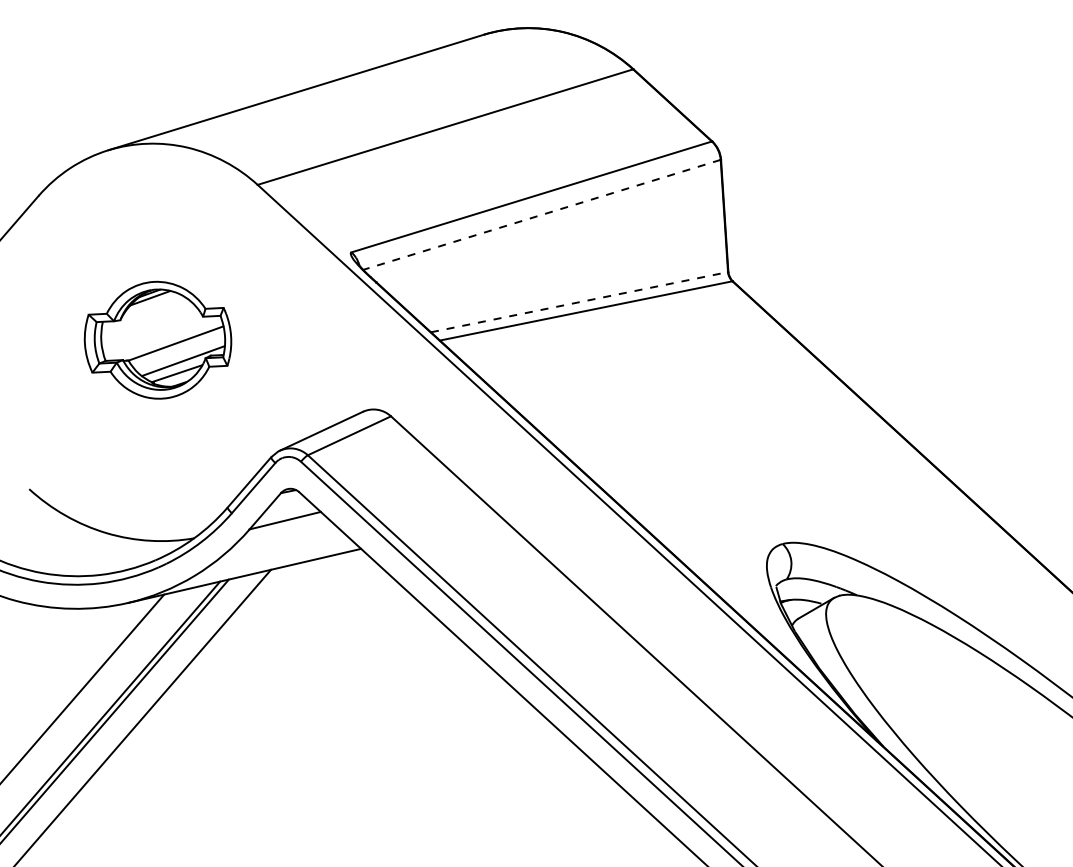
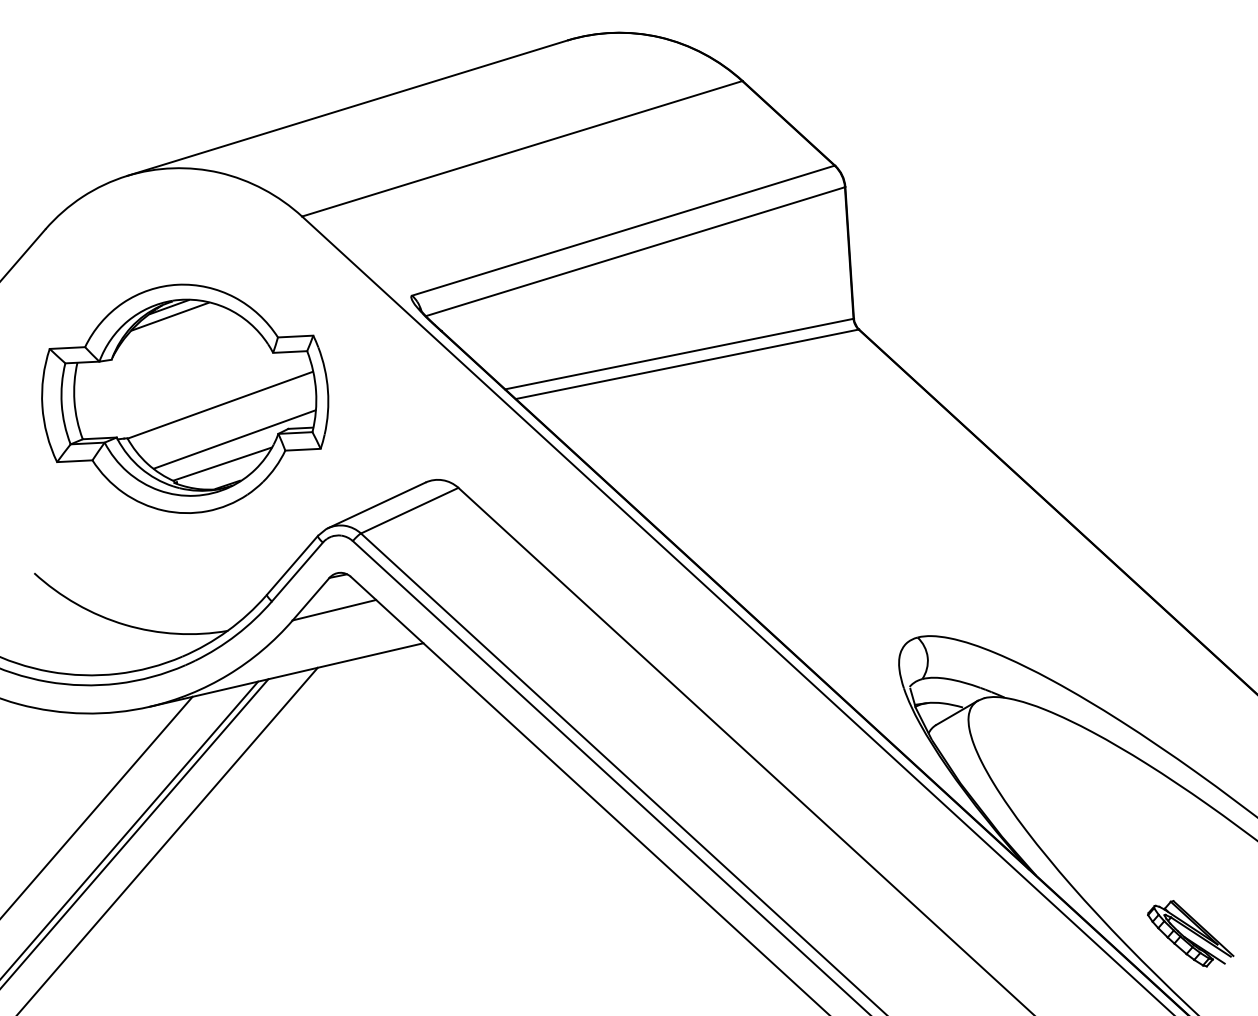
line: (541, 214) -> (634, 251), dashed -> solid
line: (579, 302) -> (679, 354), dashed -> solid
part: (158, 340) -> (185, 398), size x1.67
part: (1015, 796) -> (1190, 933), added

